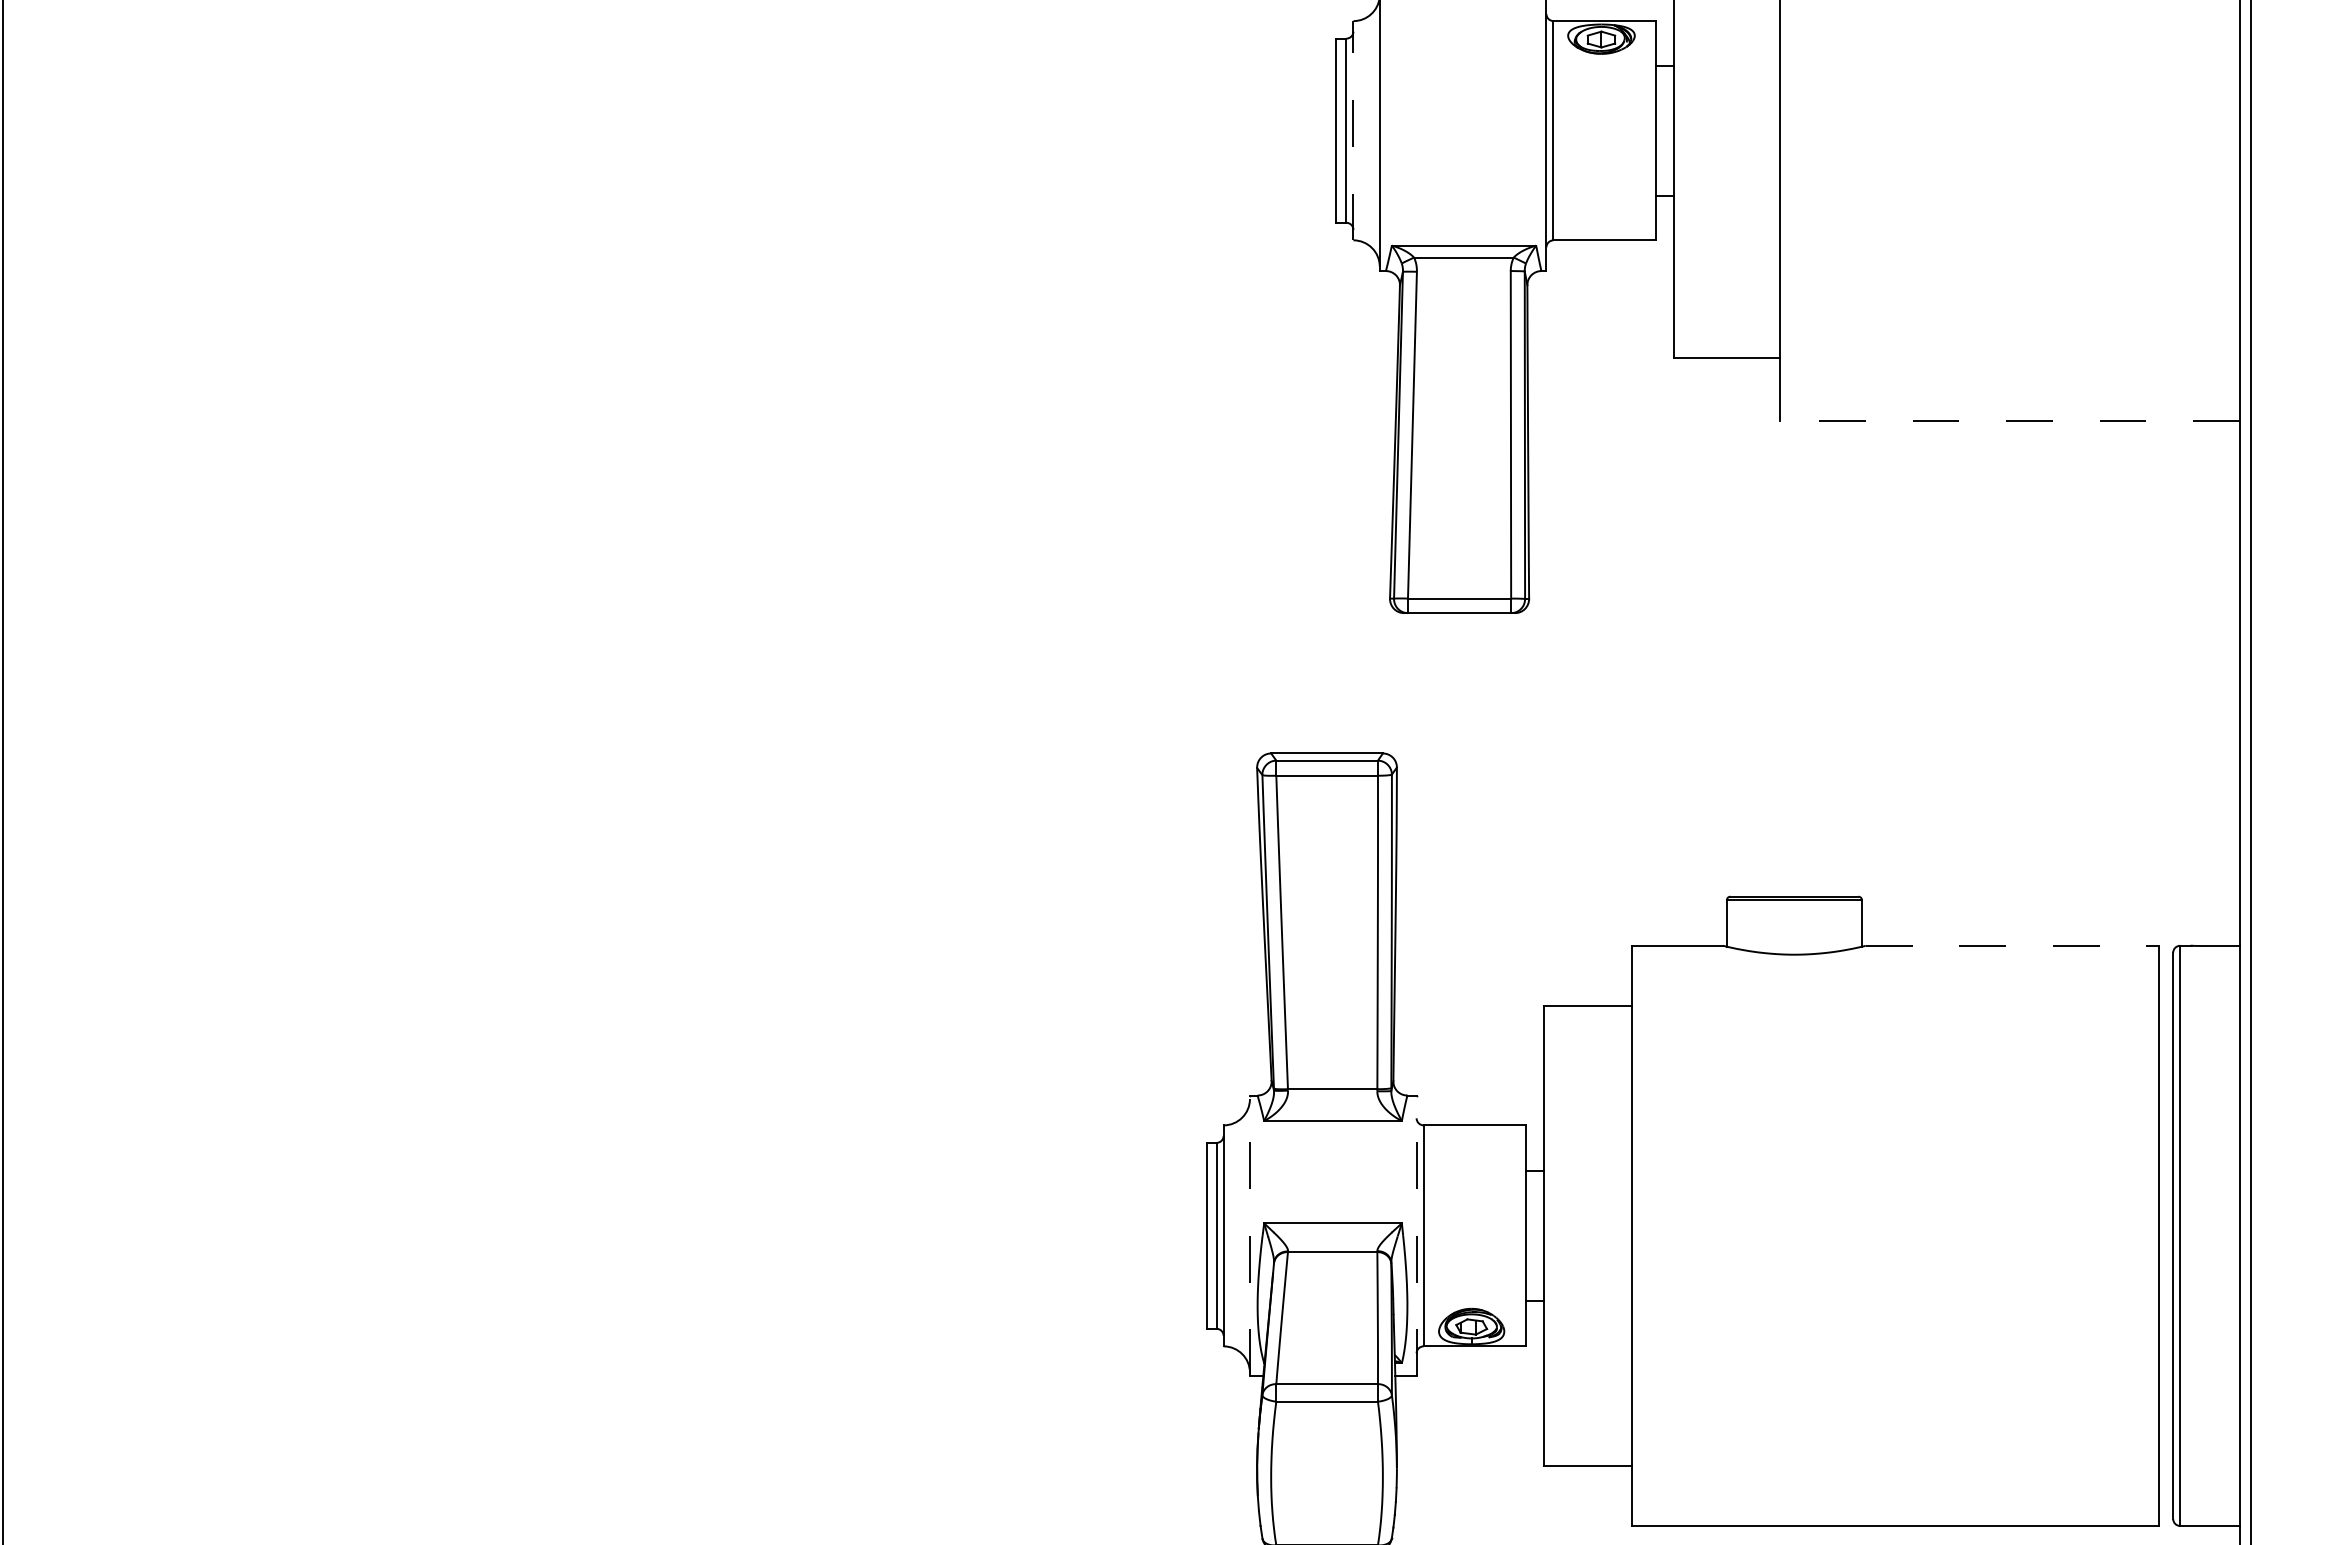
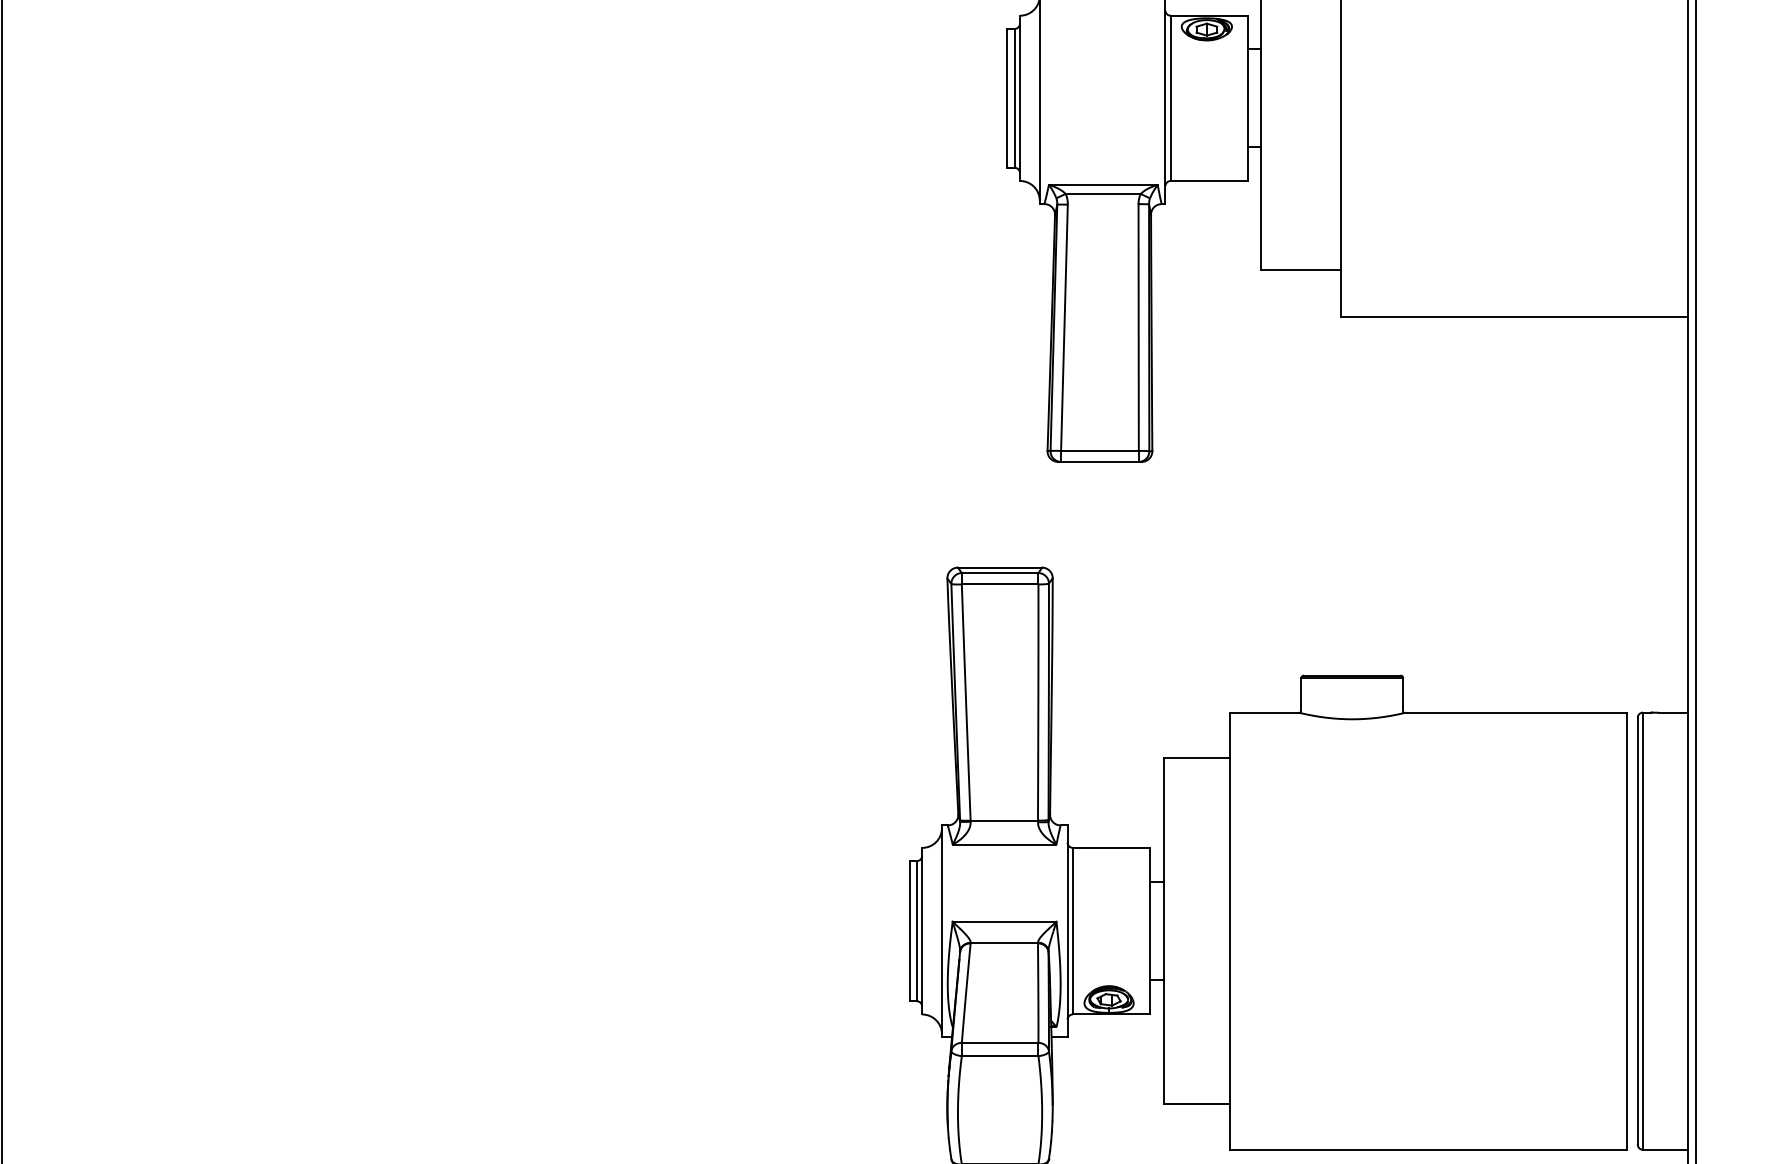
line: (1353, 130) -> (1020, 98), dashed -> solid
line: (2009, 420) -> (1514, 316), dashed -> solid
line: (2012, 945) -> (1516, 712), dashed -> solid
line: (1249, 1235) -> (941, 930), dashed -> solid
line: (1416, 1235) -> (1067, 930), dashed -> solid

